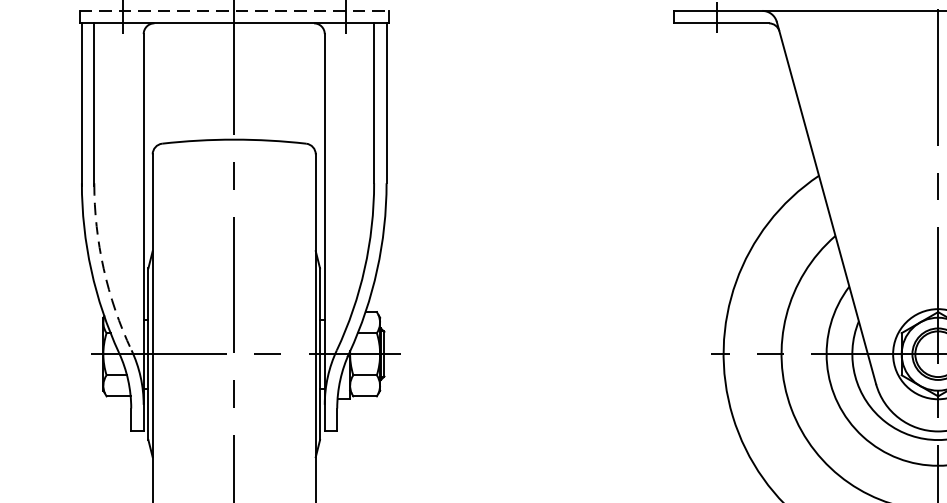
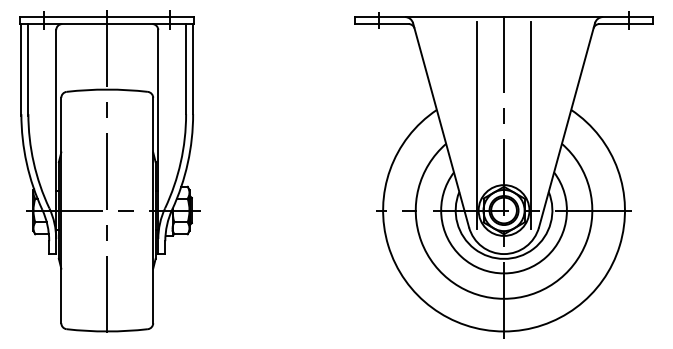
line: (234, 11) -> (107, 17), dashed -> solid
line: (891, 201) -> (477, 124), added
arc: (103, 268) -> (33, 162), dashed -> solid

